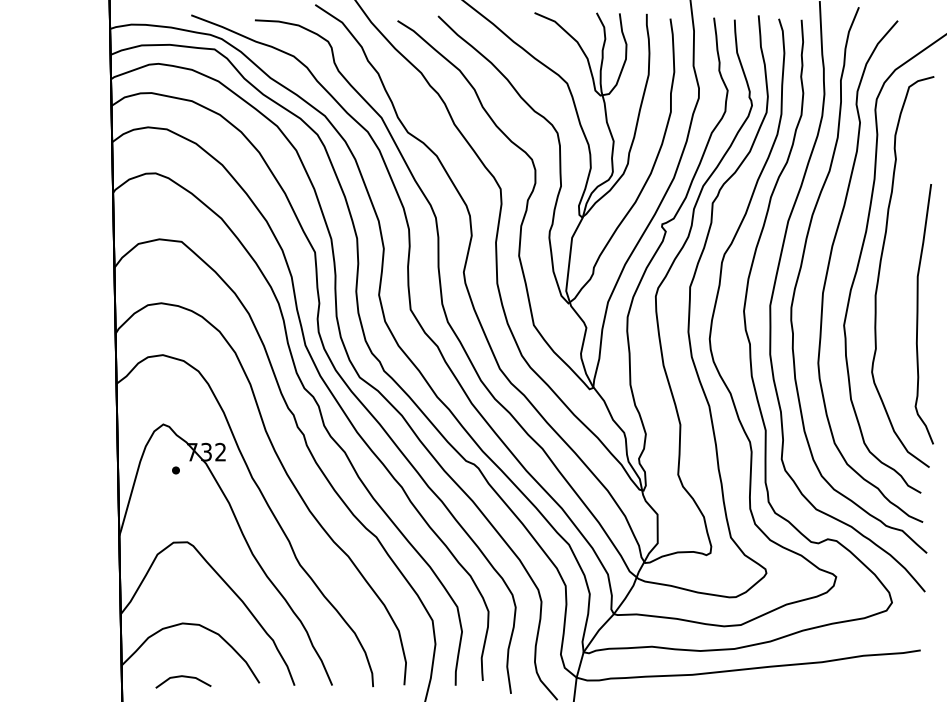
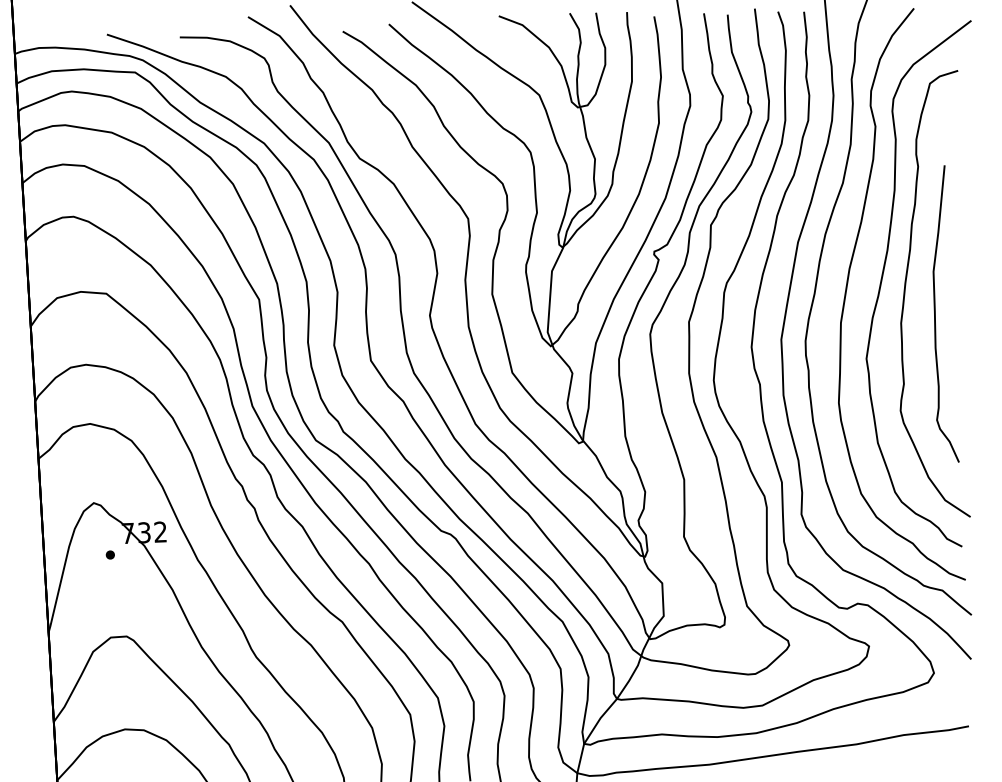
curve: (918, 314) -> (936, 314), moved

